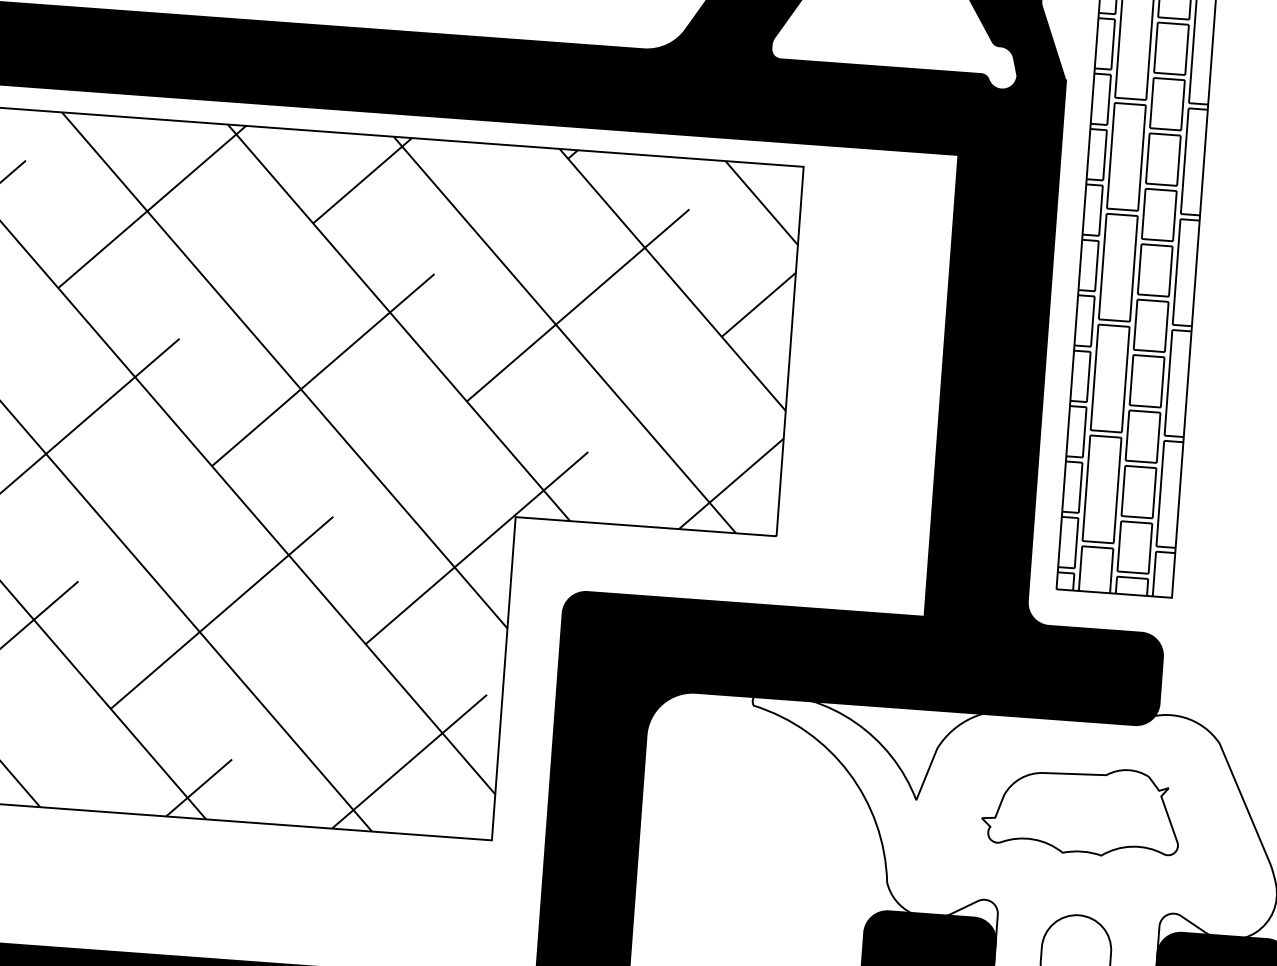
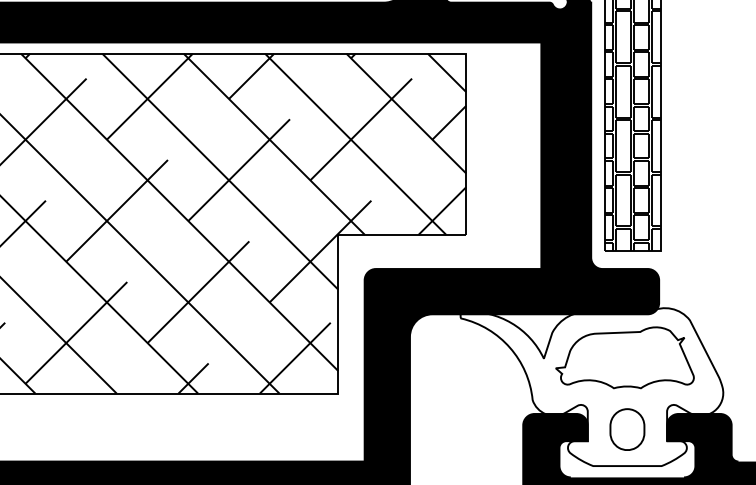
part: (1080, 809) -> (624, 357), size x1.43

